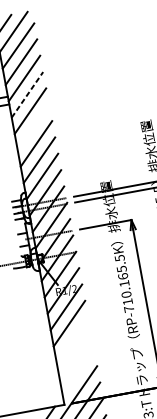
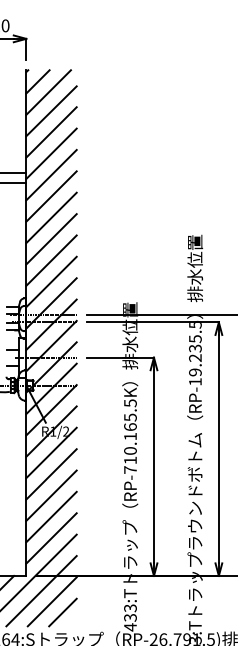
line: (27, 95) -> (51, 175), dashed -> solid
line: (33, 127) -> (51, 217), added
line: (72, 339) -> (51, 495), added
line: (75, 355) -> (51, 516), added
line: (78, 372) -> (51, 538), added

